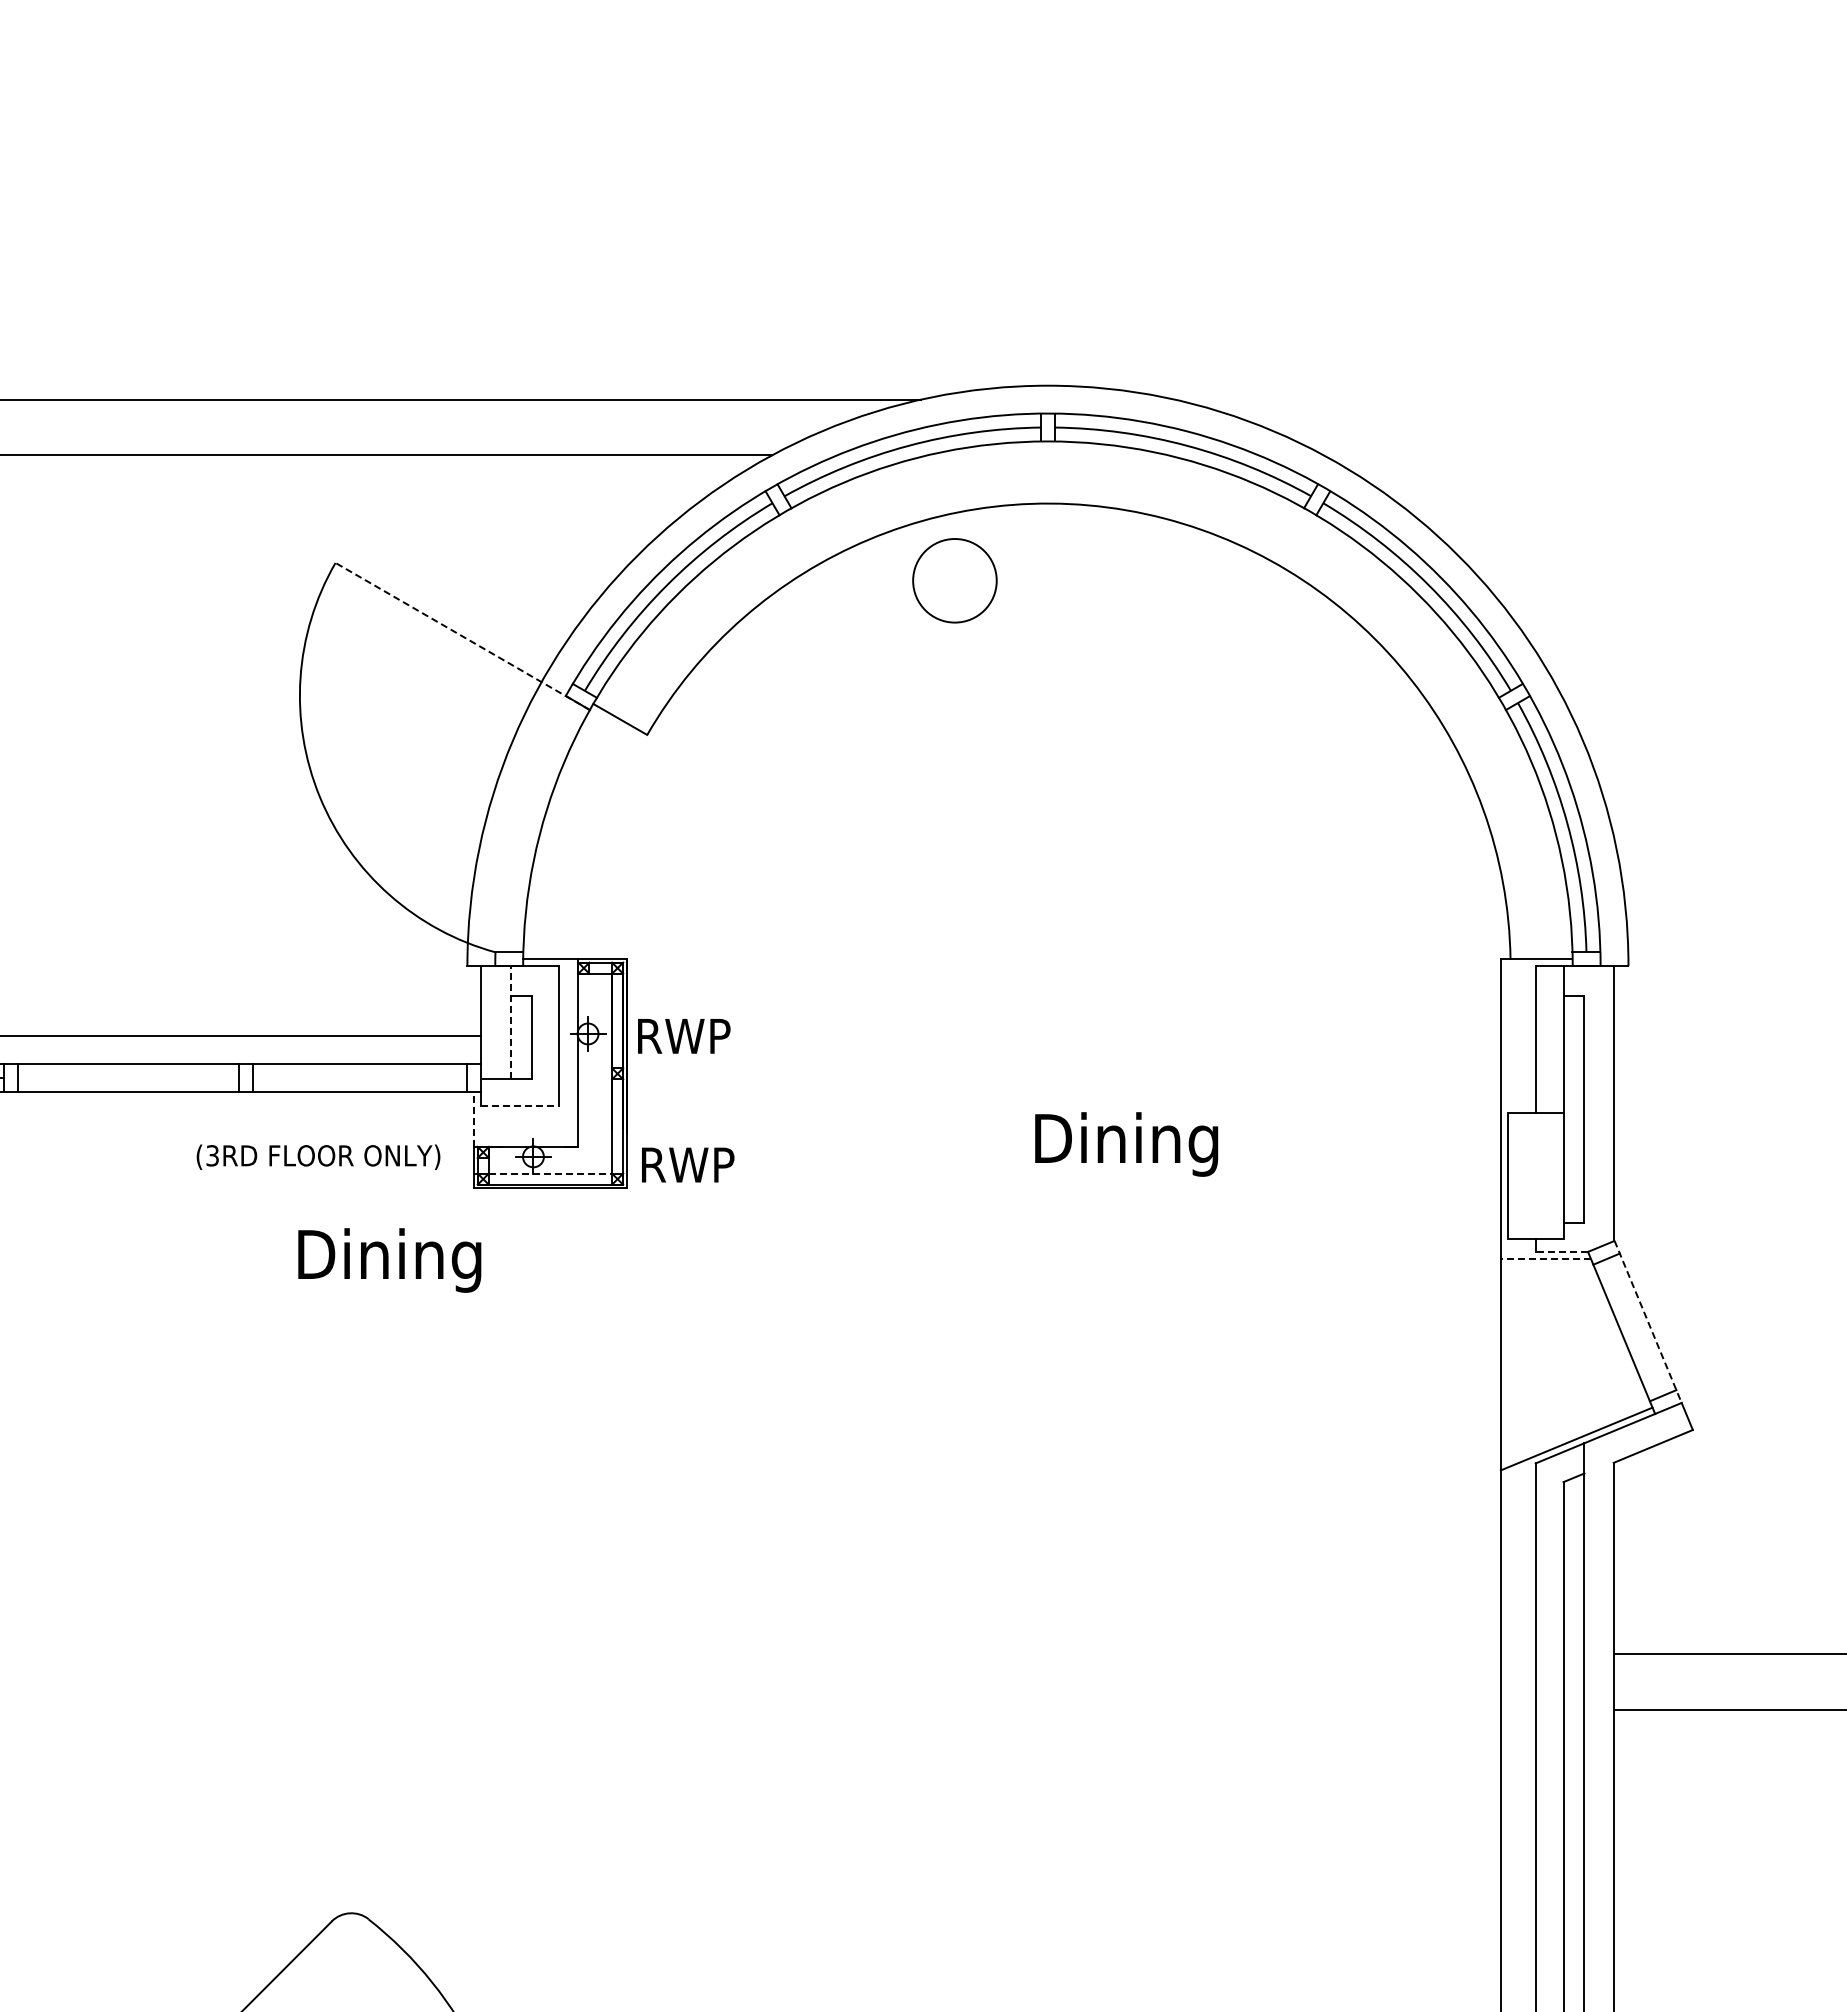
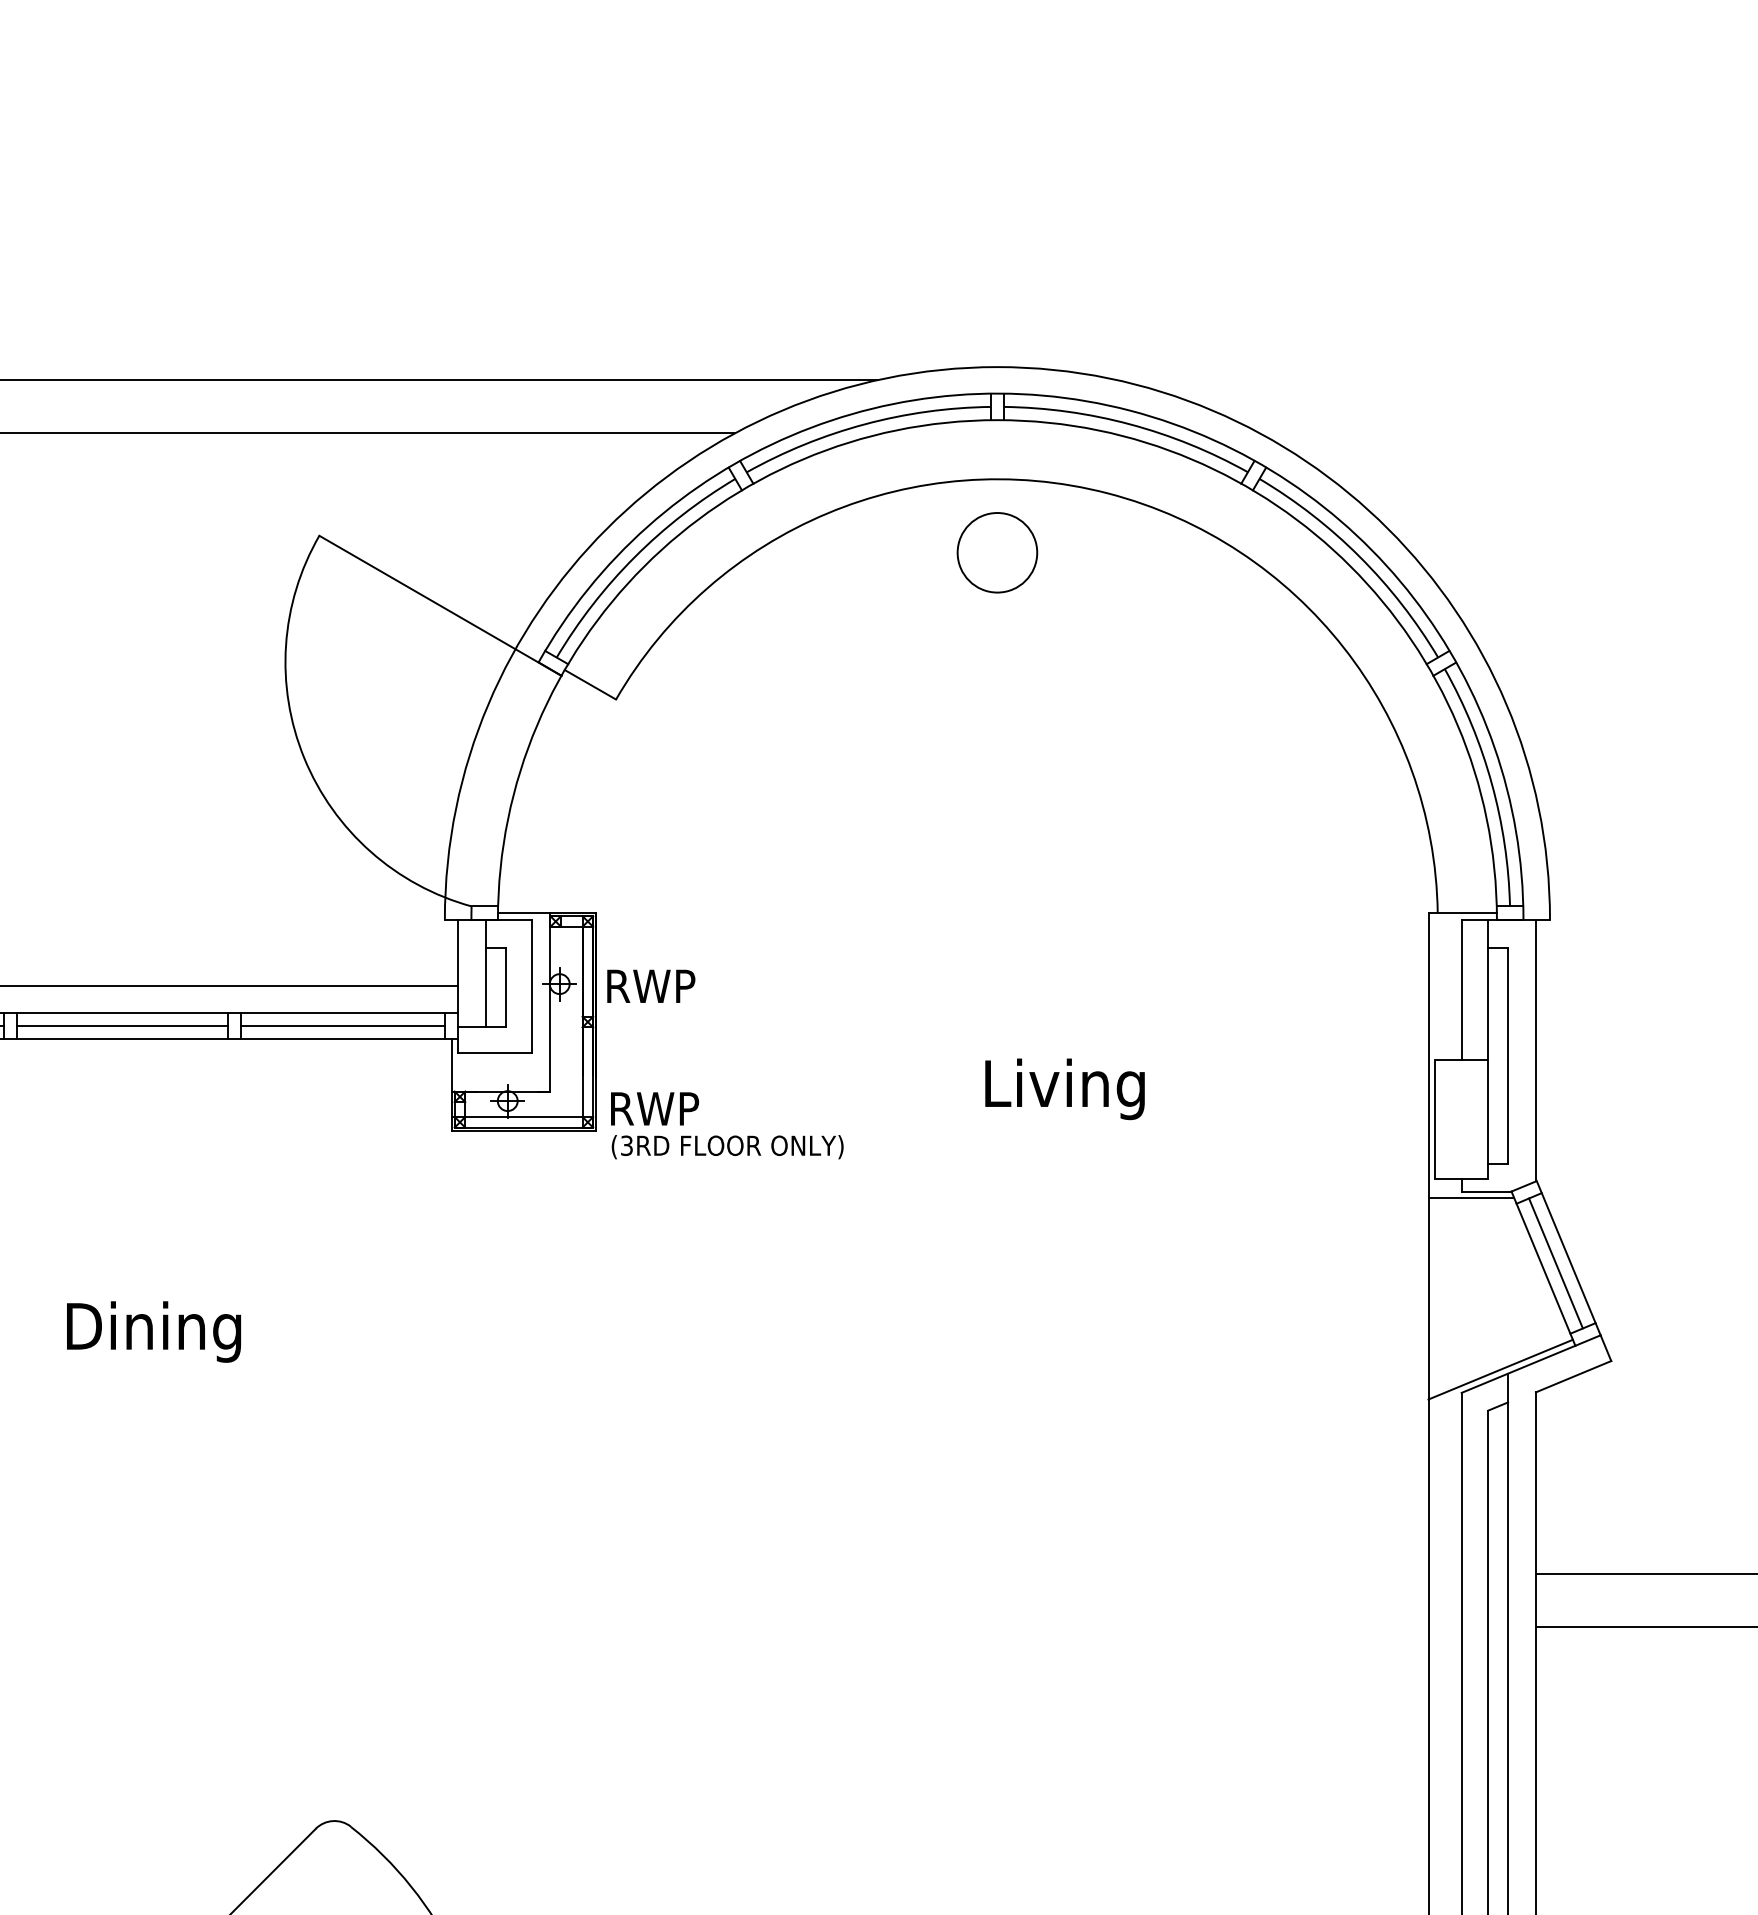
circle: (954, 580) -> (997, 552), moved
line: (462, 636) -> (440, 605), dashed -> solid
line: (510, 1021) -> (485, 972), dashed -> solid
line: (128, 1077) -> (122, 1025), added
line: (360, 1077) -> (343, 1025), added
line: (520, 1106) -> (495, 1053), dashed -> solid
line: (474, 1119) -> (451, 1065), dashed -> solid
text: (1129, 1144) -> (1075, 1089), Dining -> Living
text: (318, 1156) -> (727, 1146), moved
line: (550, 1173) -> (523, 1116), dashed -> solid
line: (1561, 1251) -> (1486, 1191), dashed -> solid
line: (1545, 1258) -> (1471, 1197), dashed -> solid
text: (389, 1260) -> (153, 1332), moved
line: (1648, 1321) -> (1569, 1257), dashed -> solid
line: (1634, 1327) -> (1555, 1263), added

